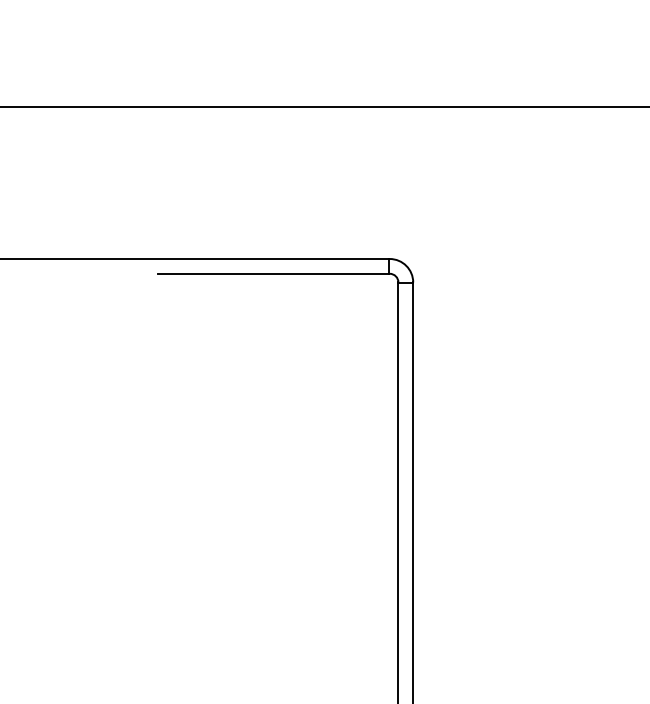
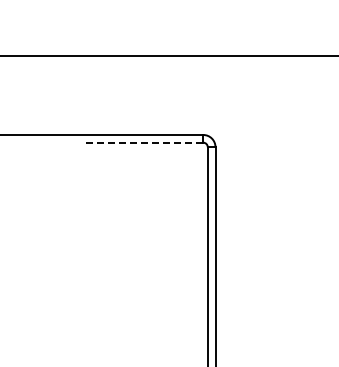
line: (273, 273) -> (142, 142), solid -> dashed

